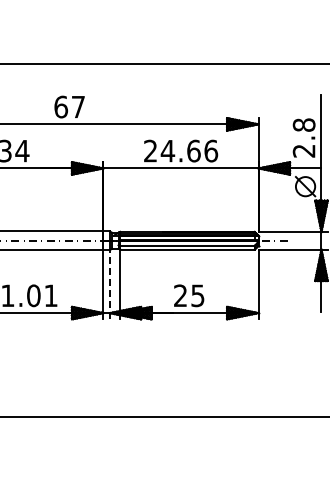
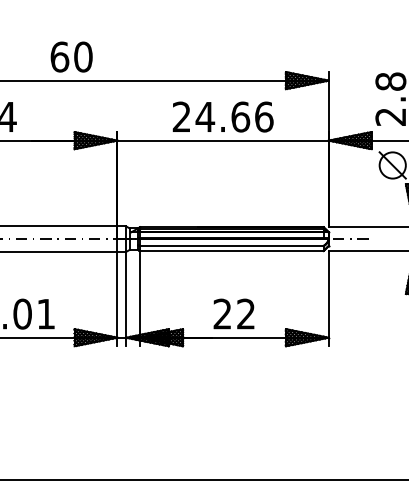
text: (78, 106) -> (83, 56), 67 -> 60
line: (109, 284) -> (125, 298), dashed -> solid
text: (197, 295) -> (245, 313), 25 -> 22

